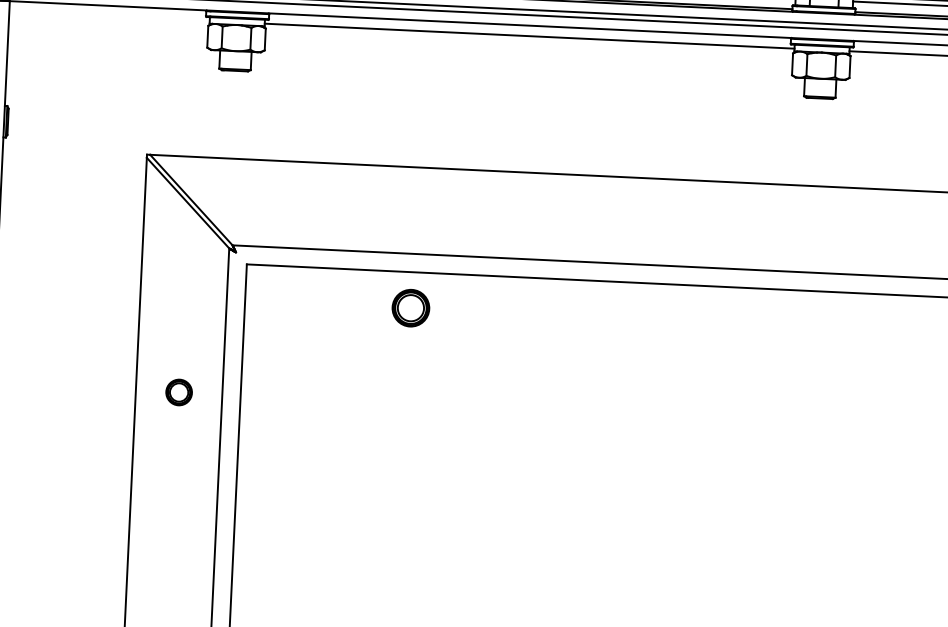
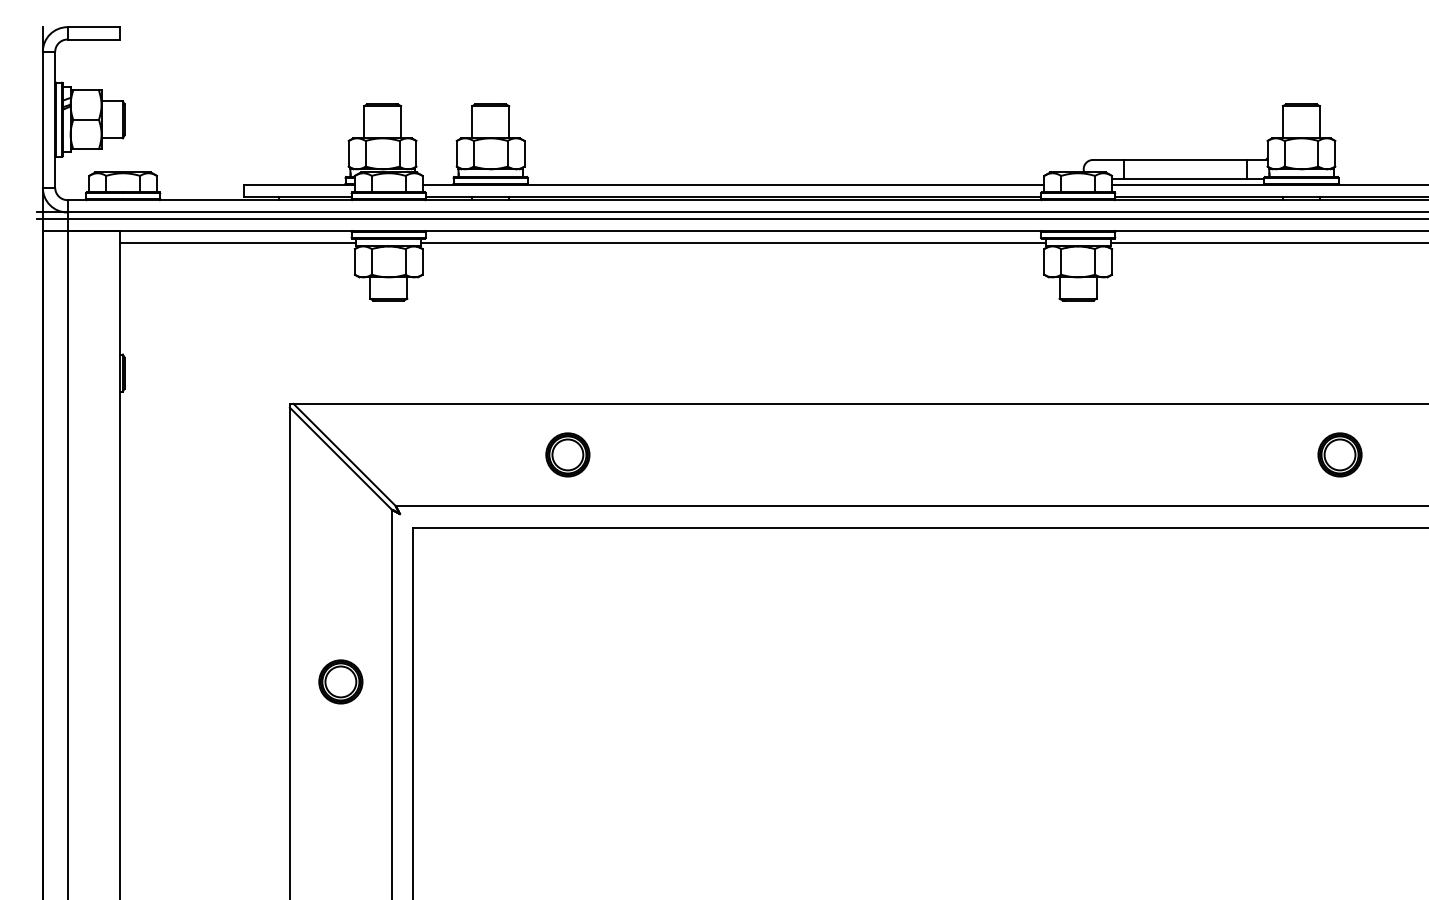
line: (109, 16) -> (238, 243), added
part: (410, 307) -> (567, 454), moved
part: (178, 392) -> (340, 681), size x1.43

